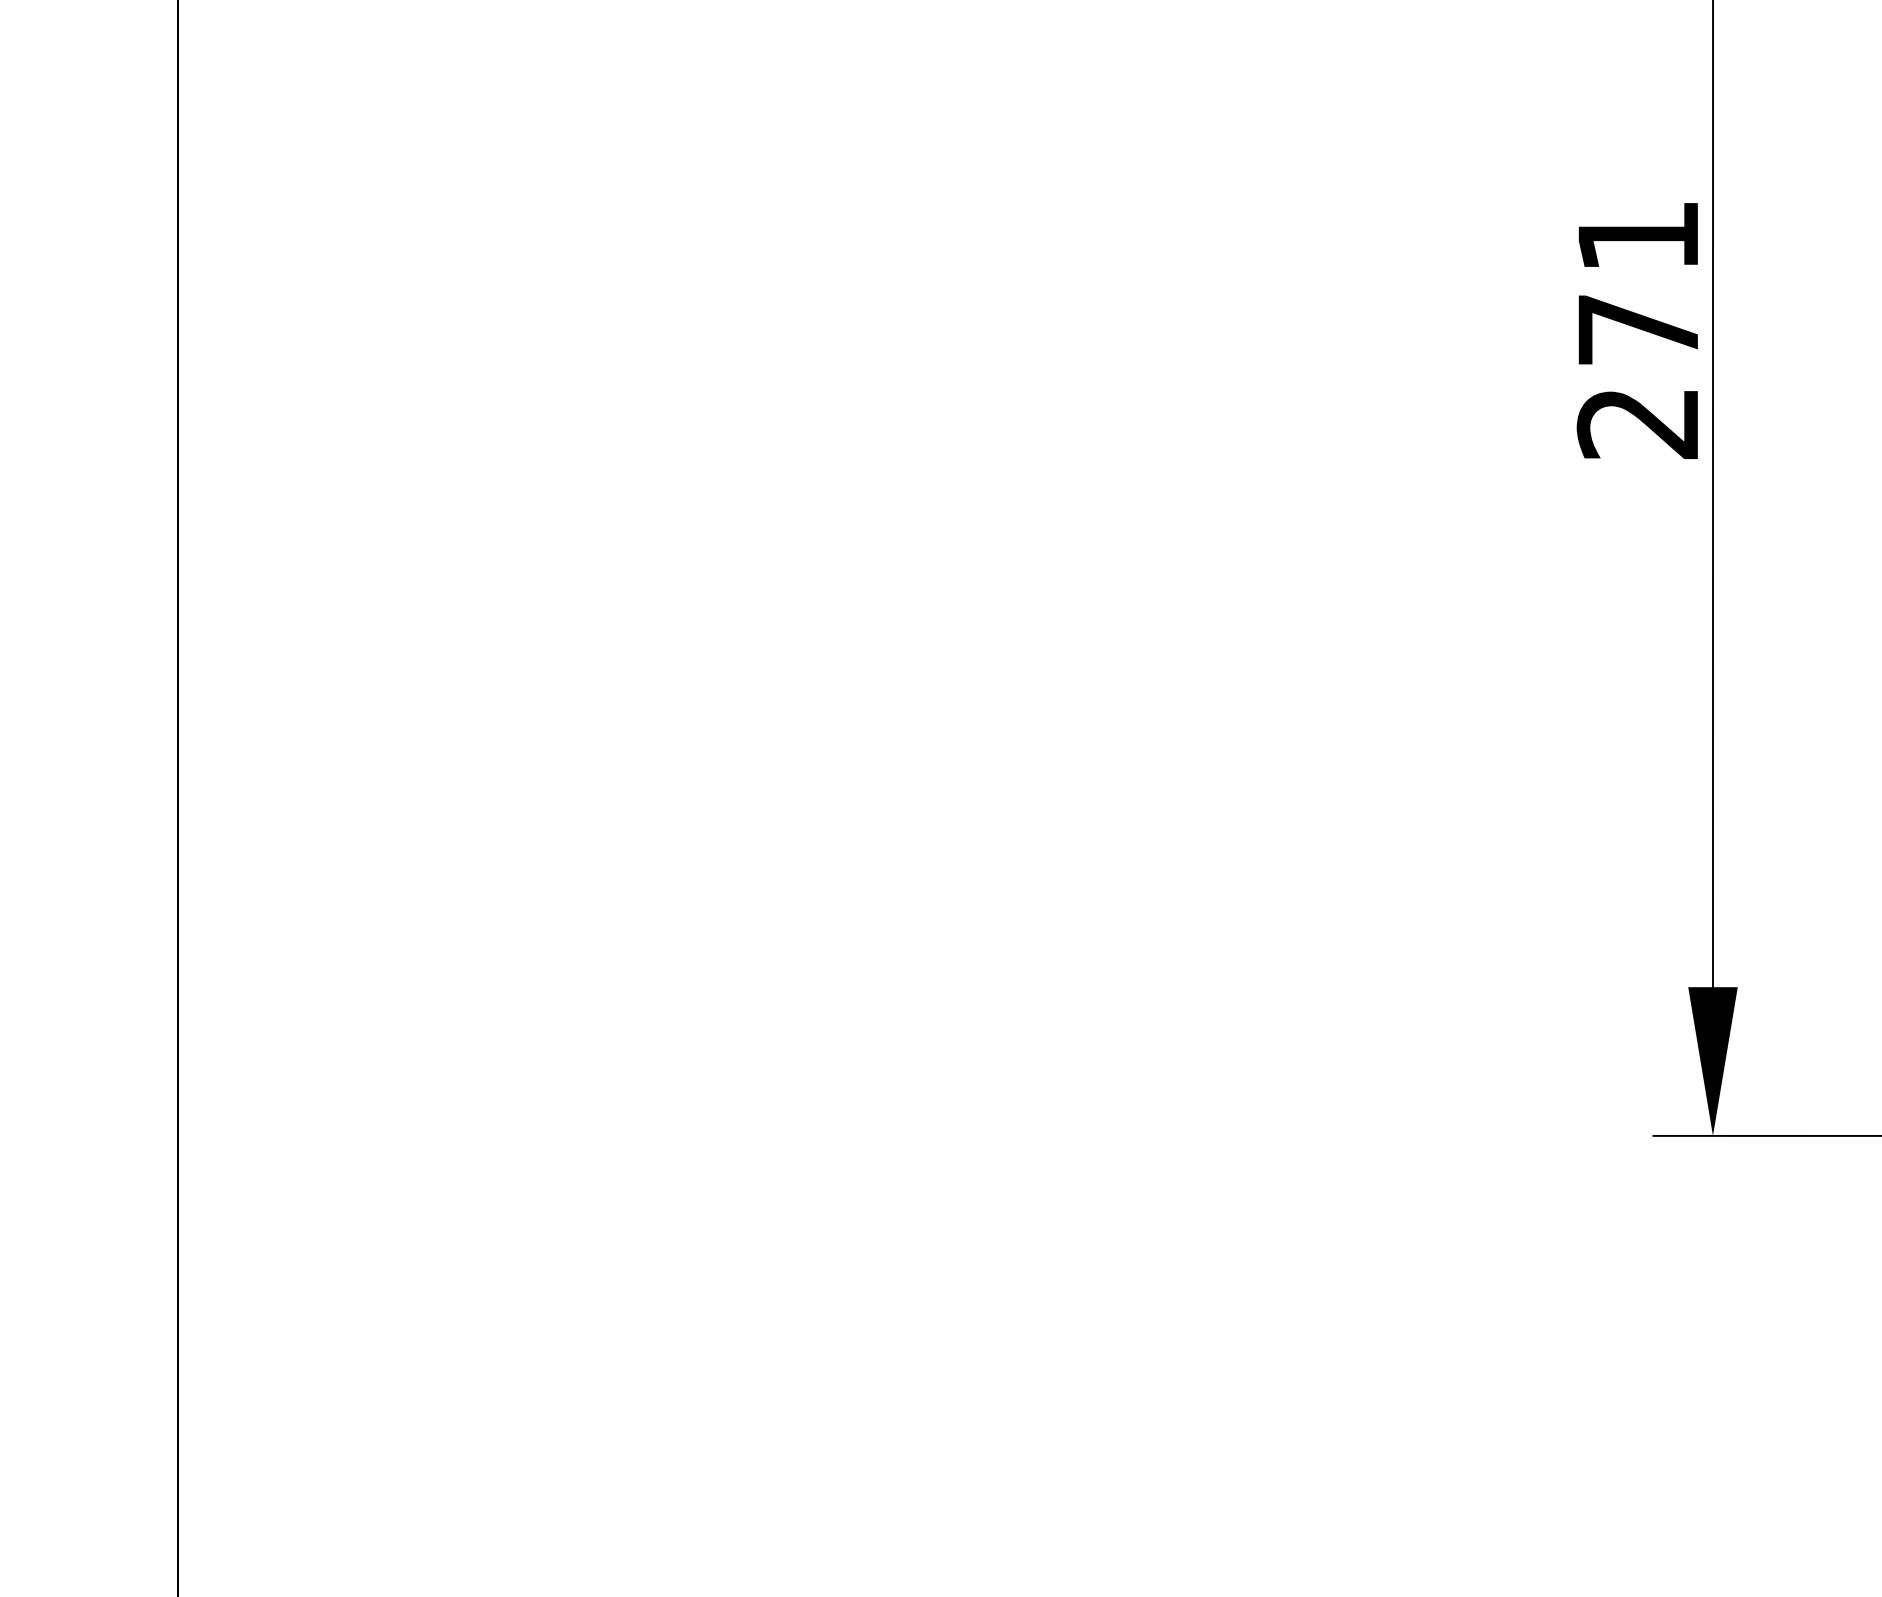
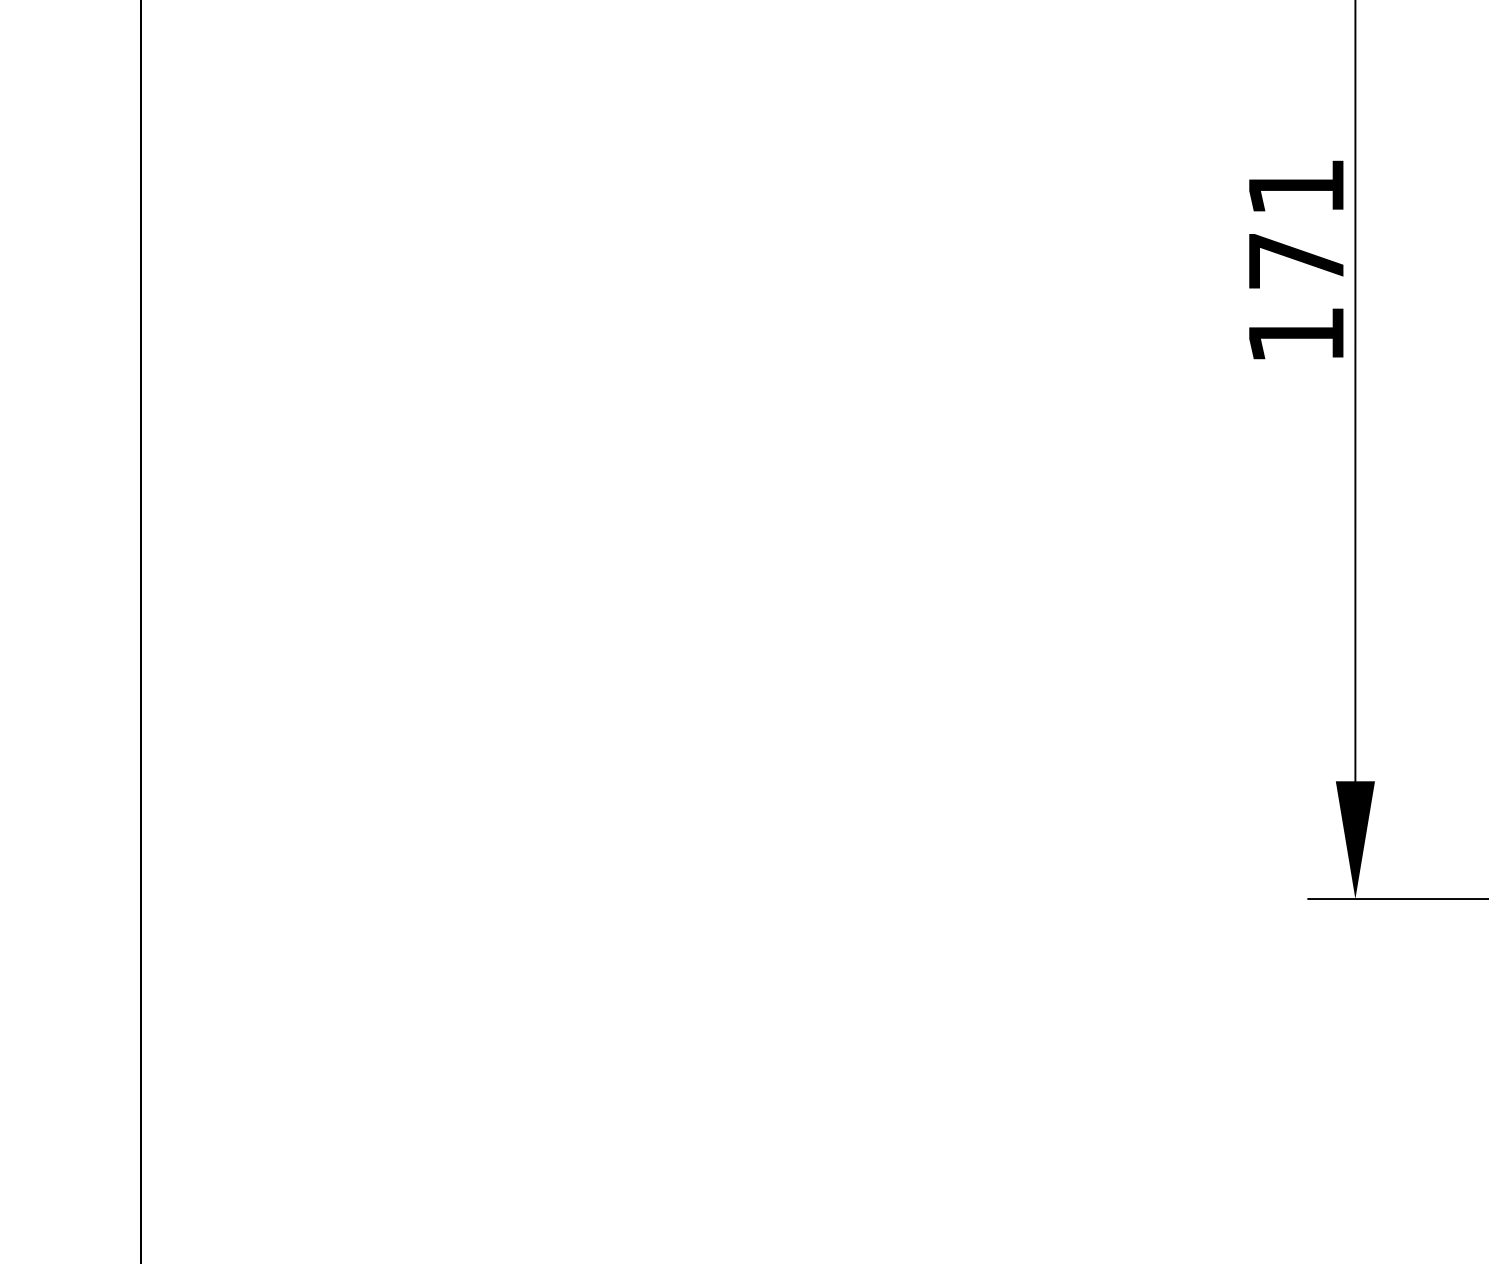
text: (1637, 423) -> (1295, 335), 271 -> 171

